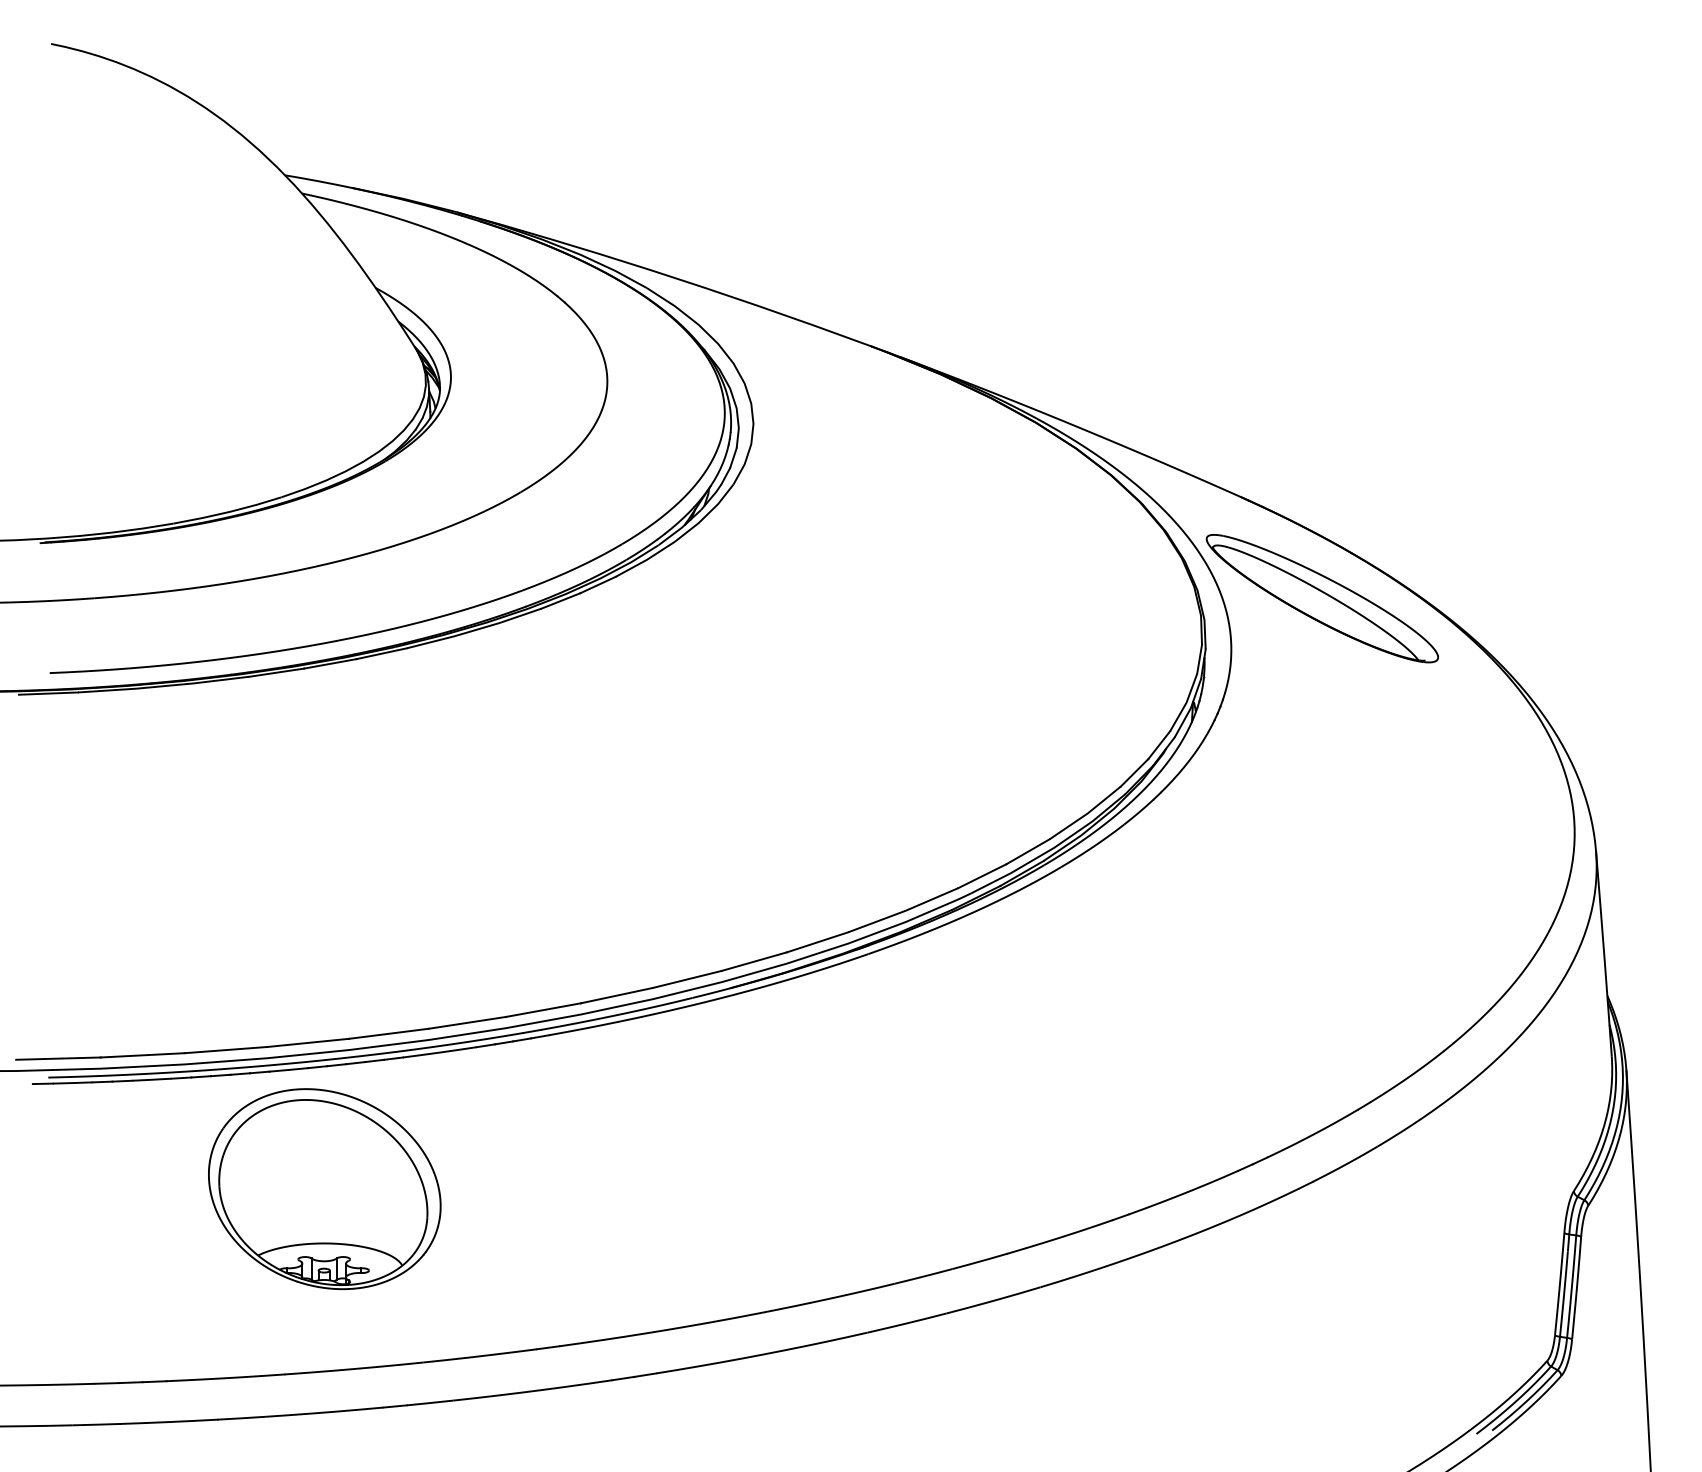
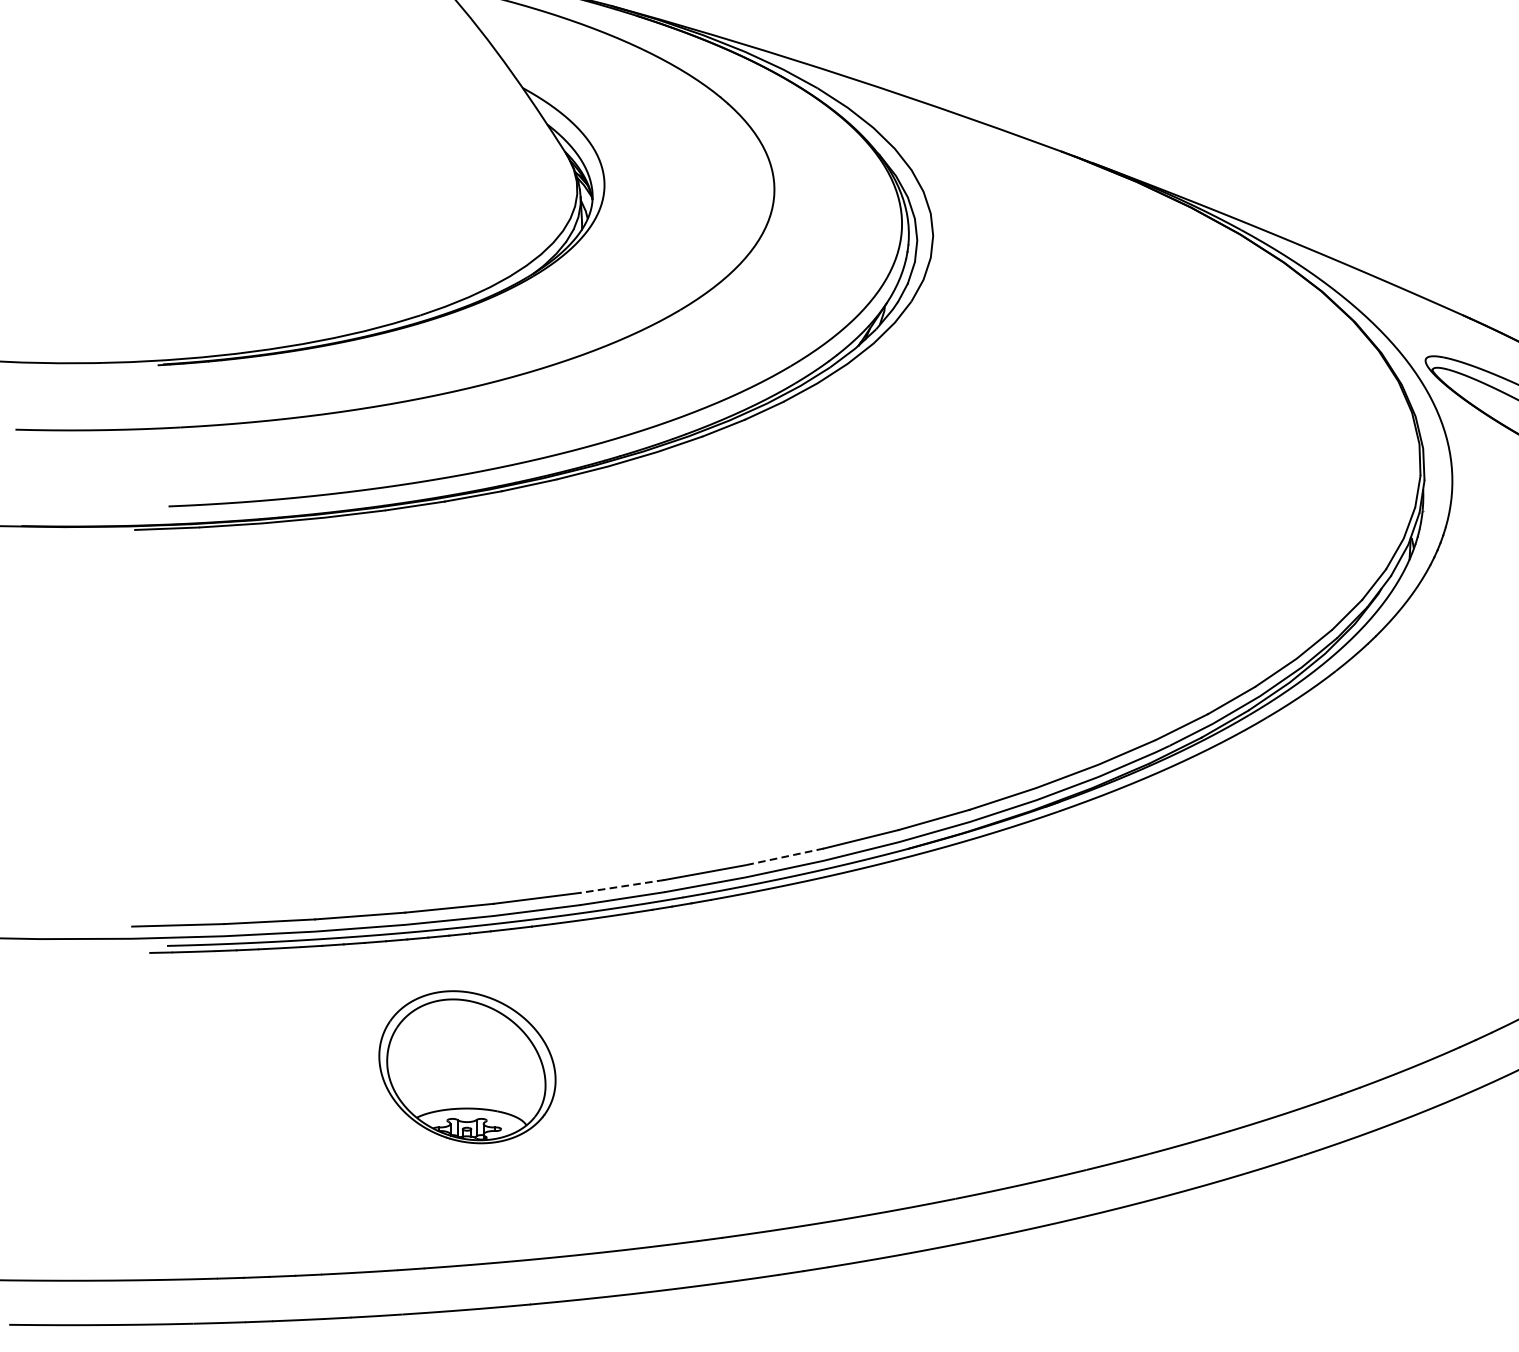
line: (616, 995) -> (784, 856), solid -> dashed
line: (466, 1022) -> (621, 886), solid -> dashed
part: (324, 1189) -> (467, 1067), size x0.7

